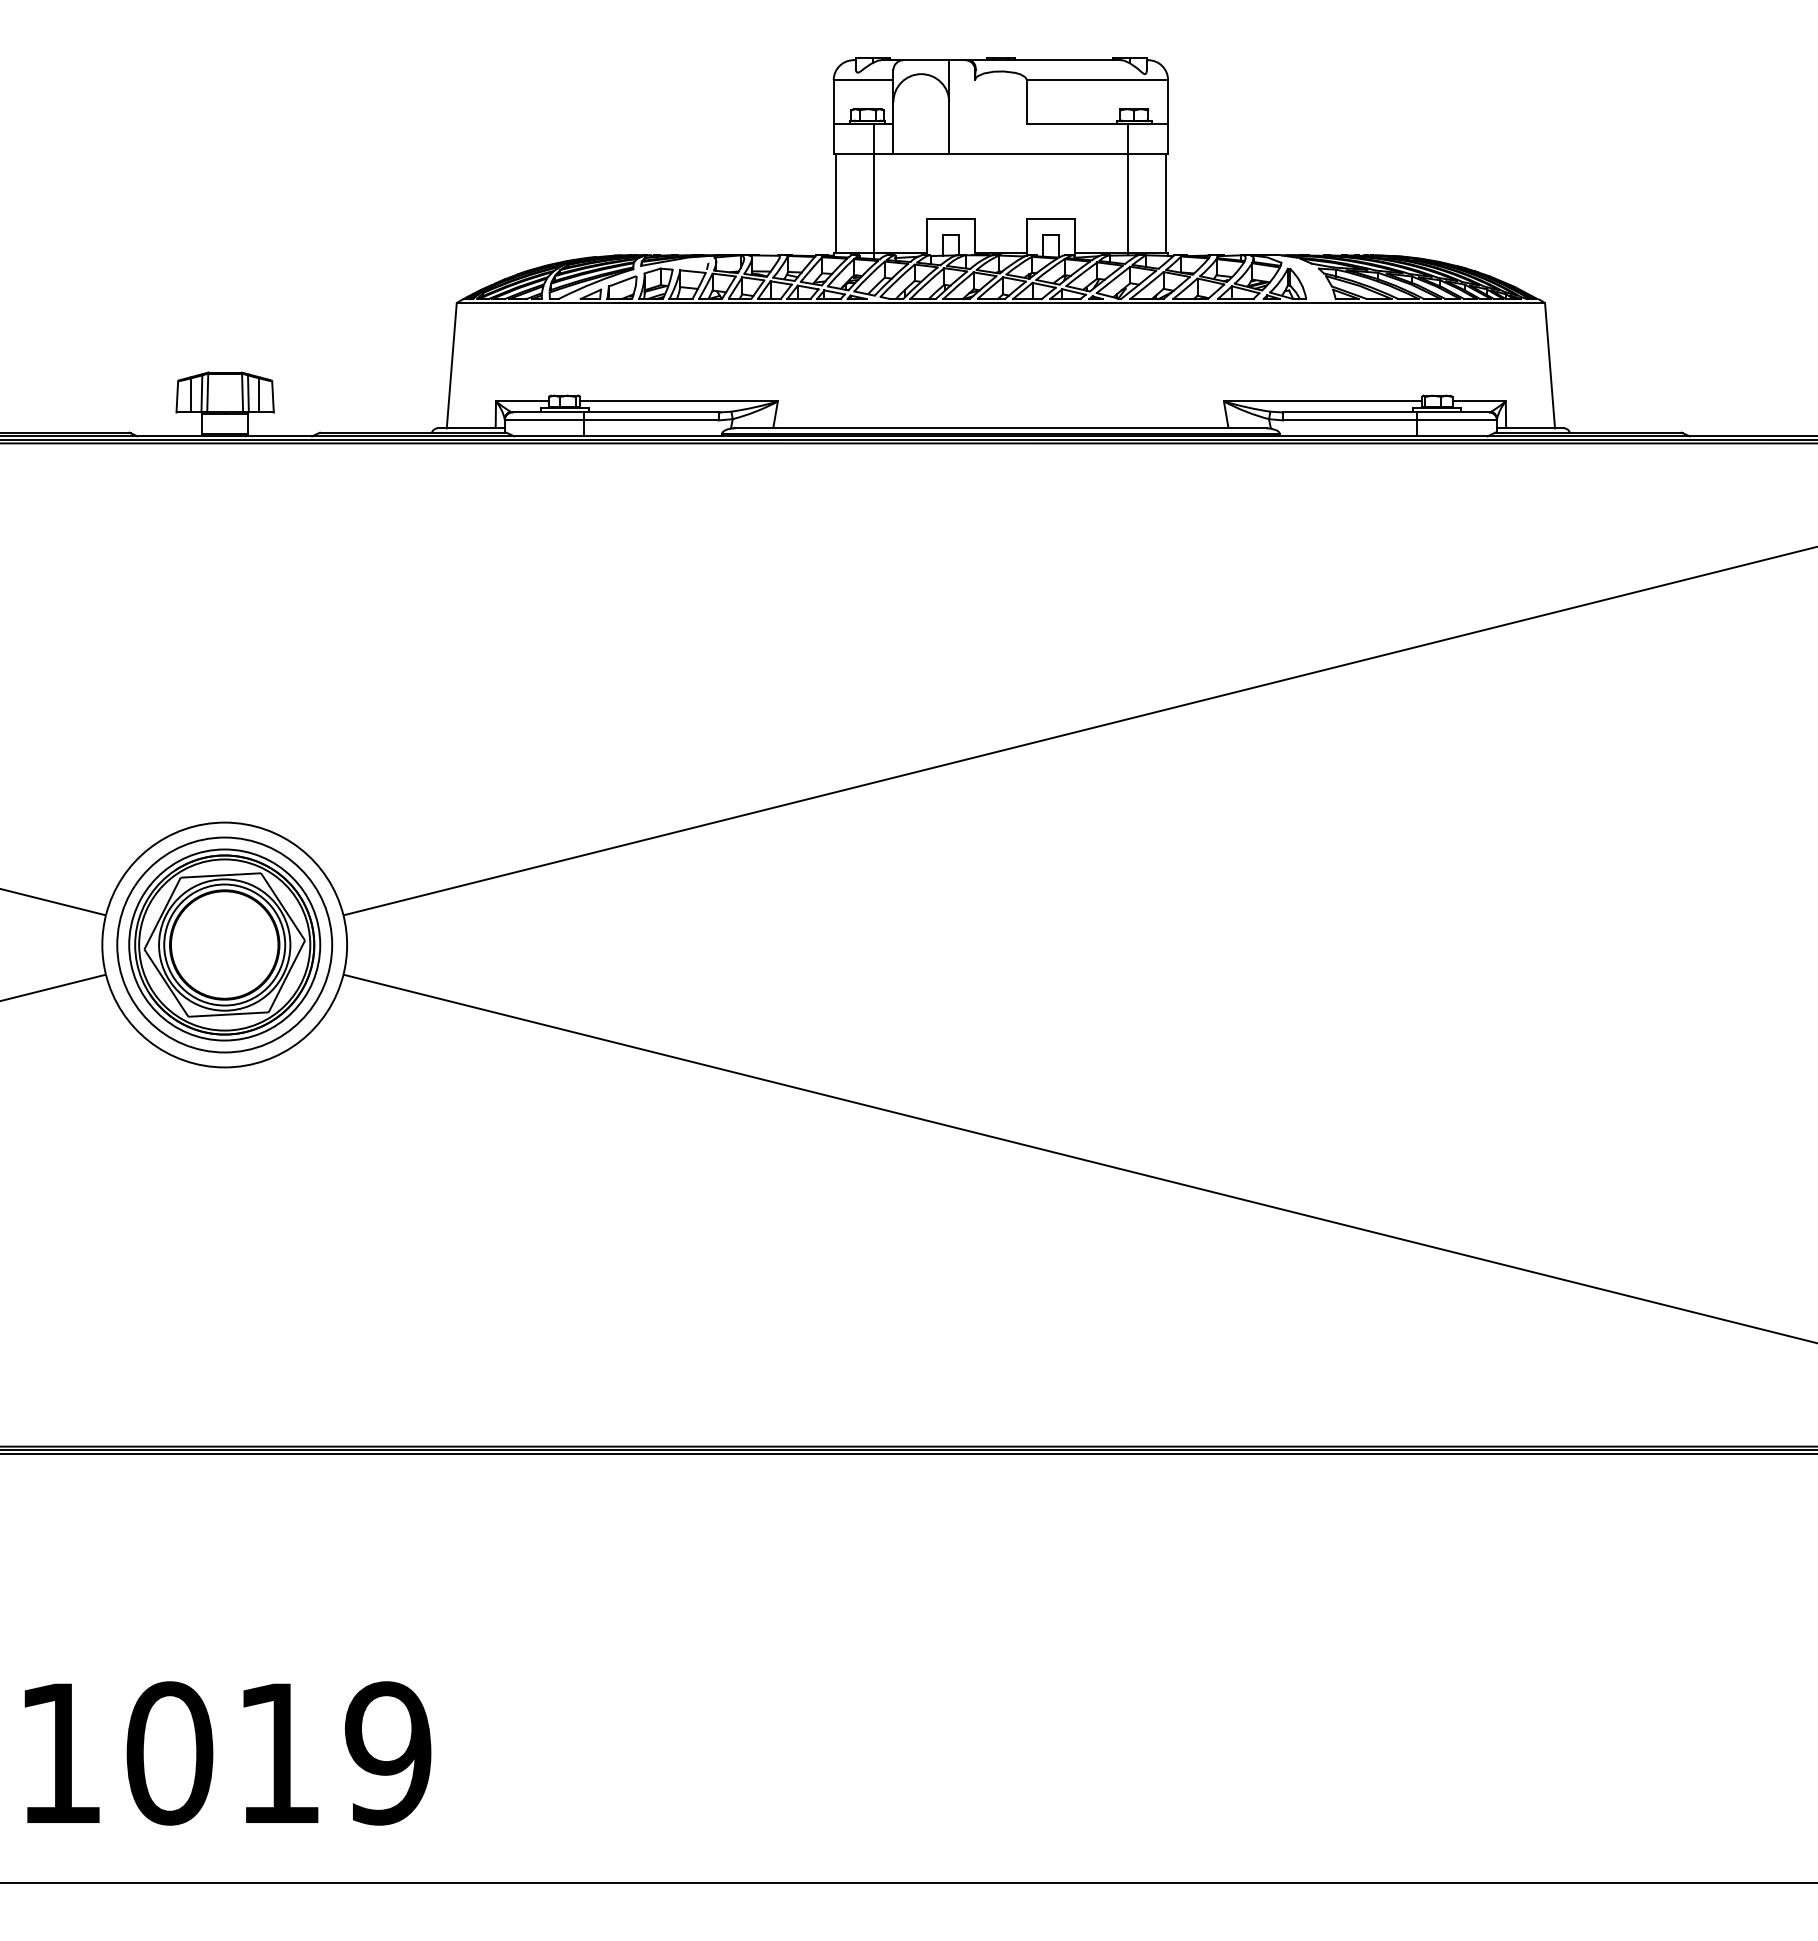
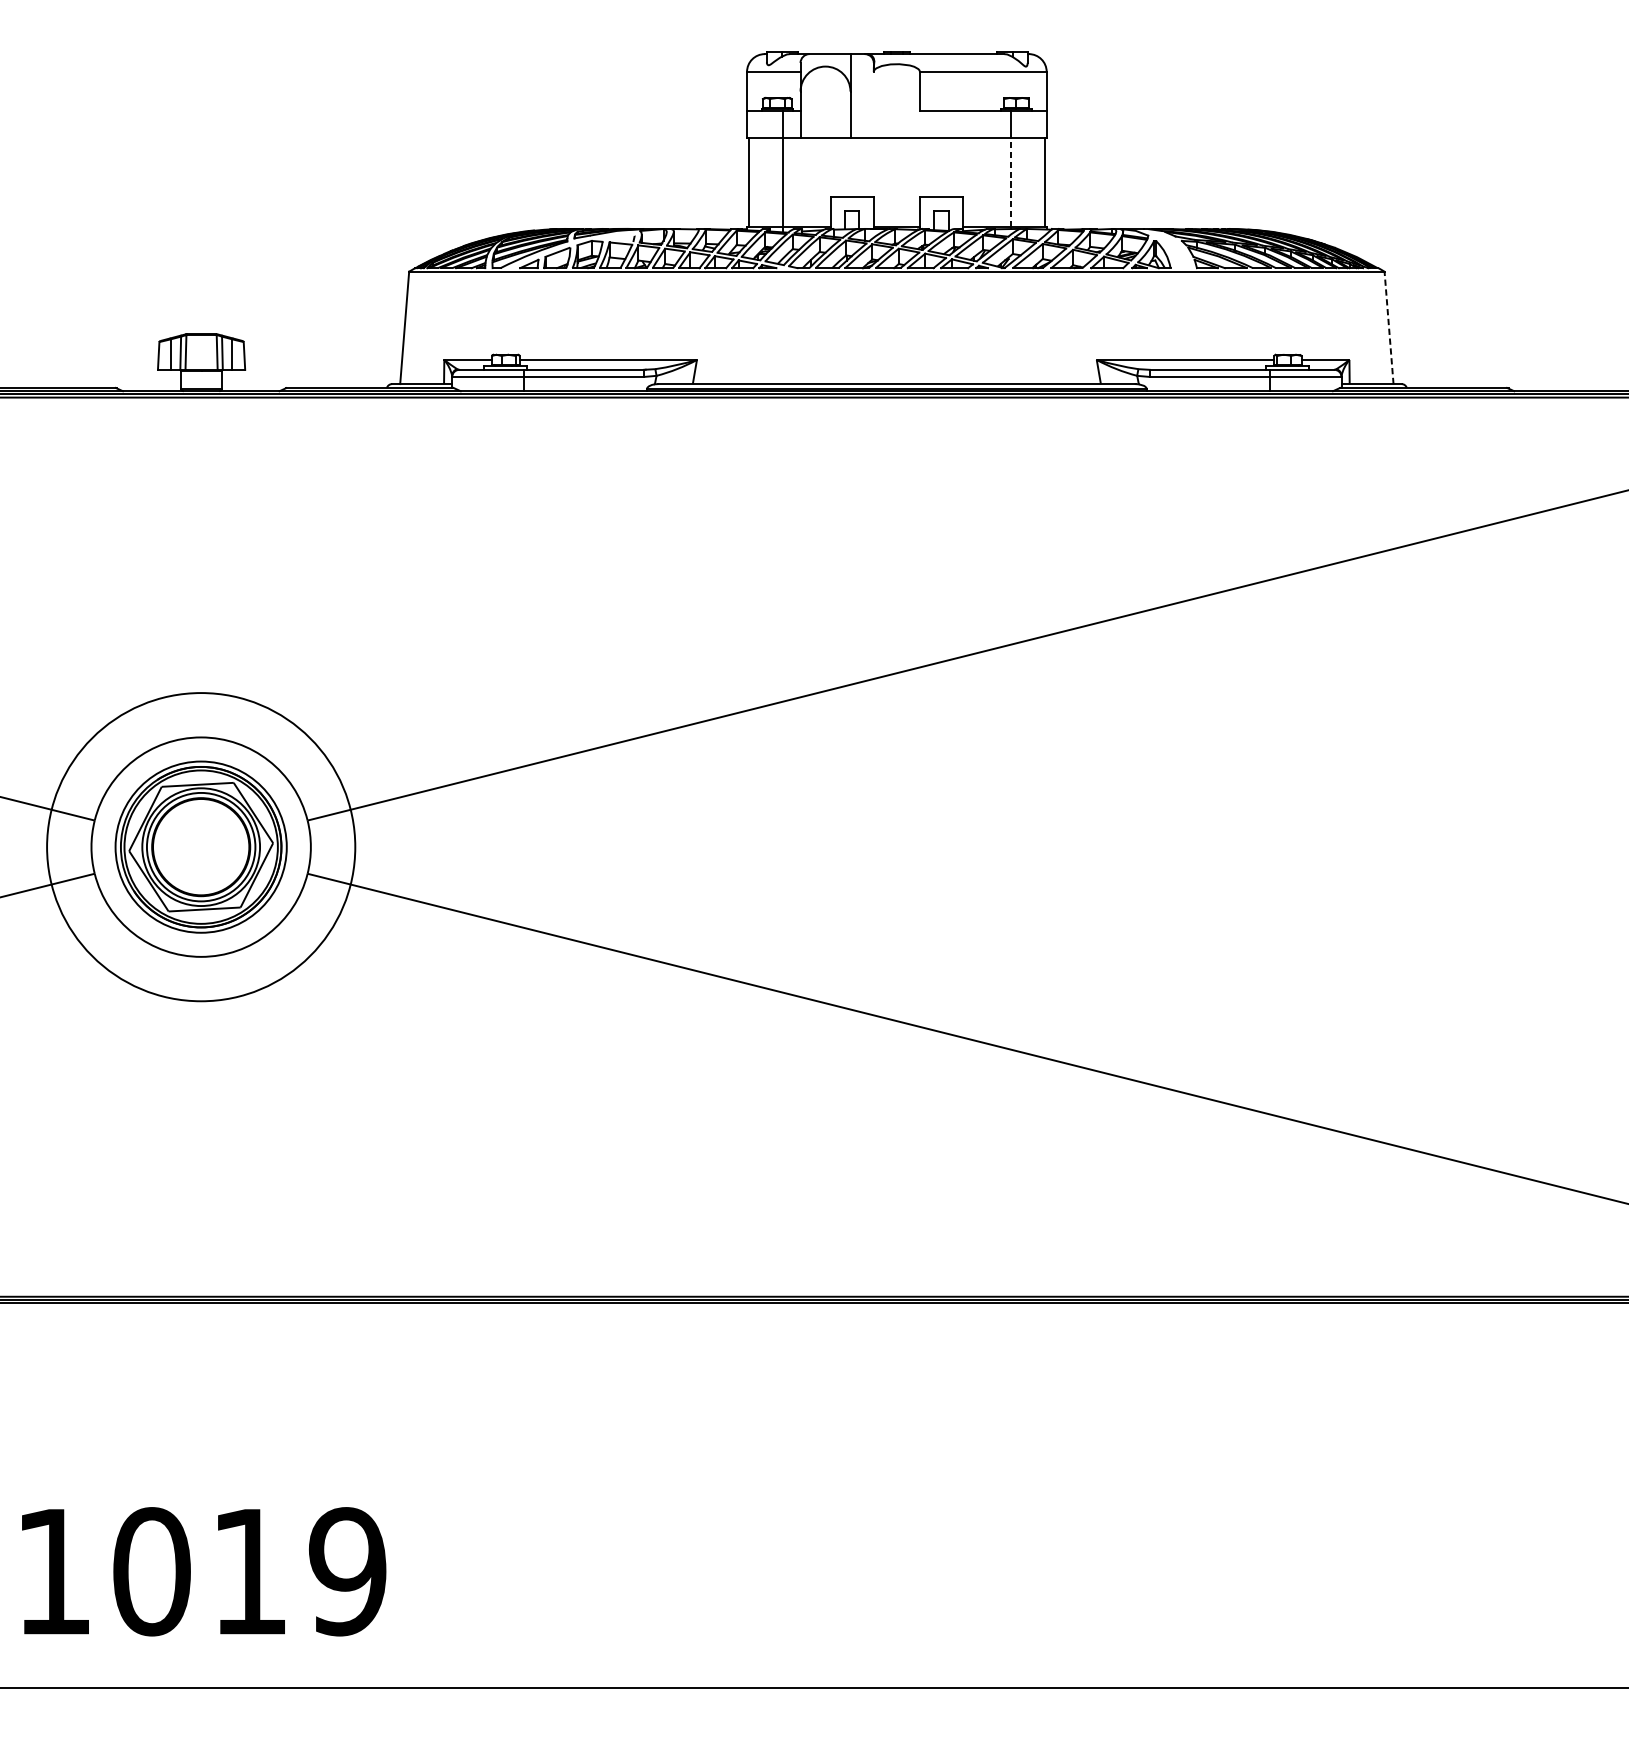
line: (1128, 203) -> (1011, 182), solid -> dashed
line: (1550, 365) -> (1389, 327), solid -> dashed
circle: (224, 944) -> (200, 846), size x1.6

